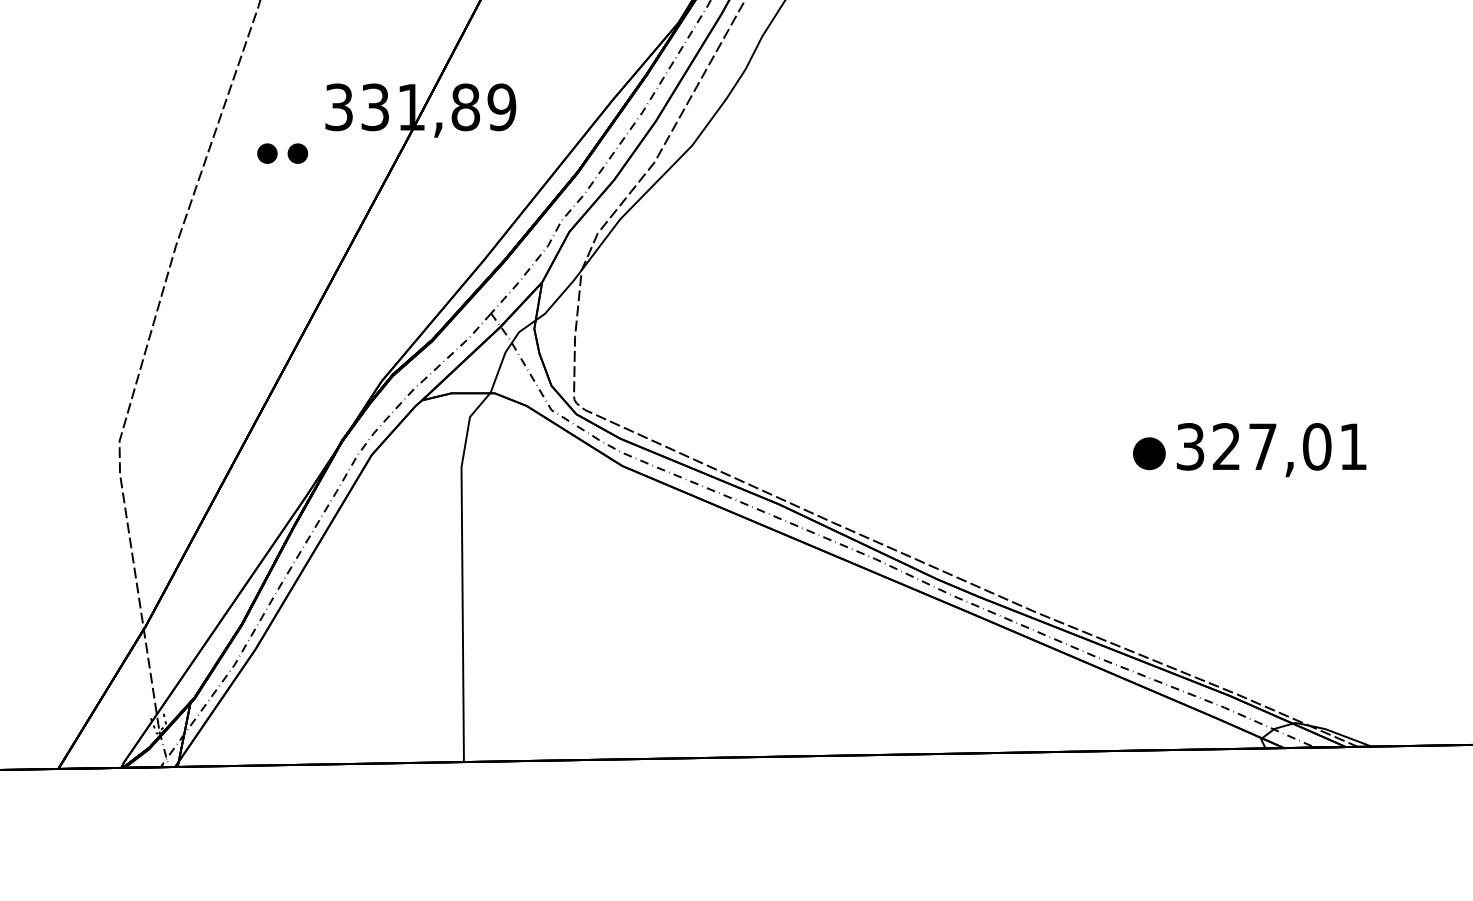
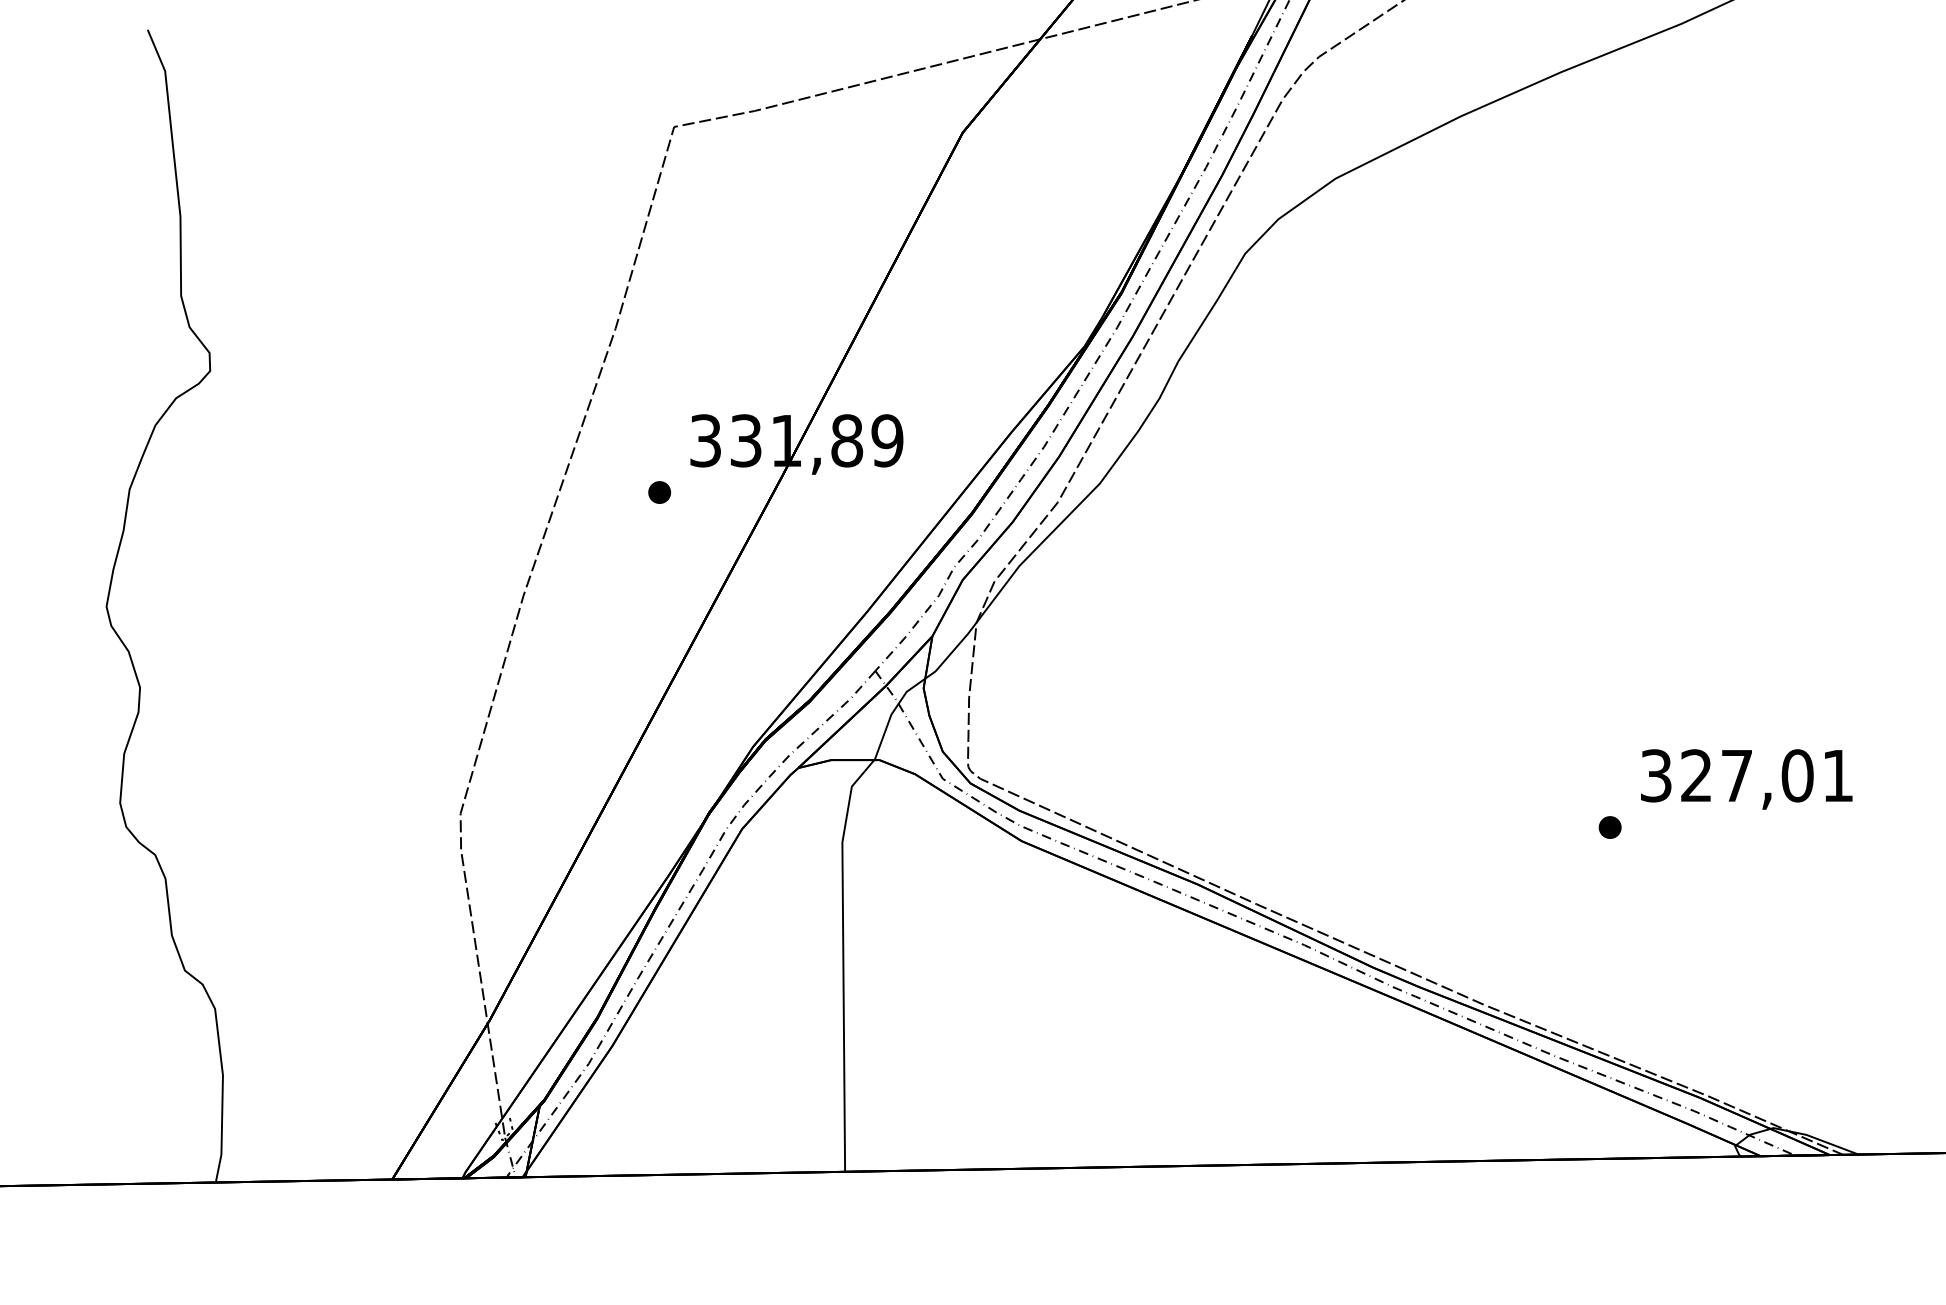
part: (267, 153) -> (625, 492), removed
text: (1271, 450) -> (1746, 779), moved
part: (1148, 453) -> (1609, 827), size x0.62

